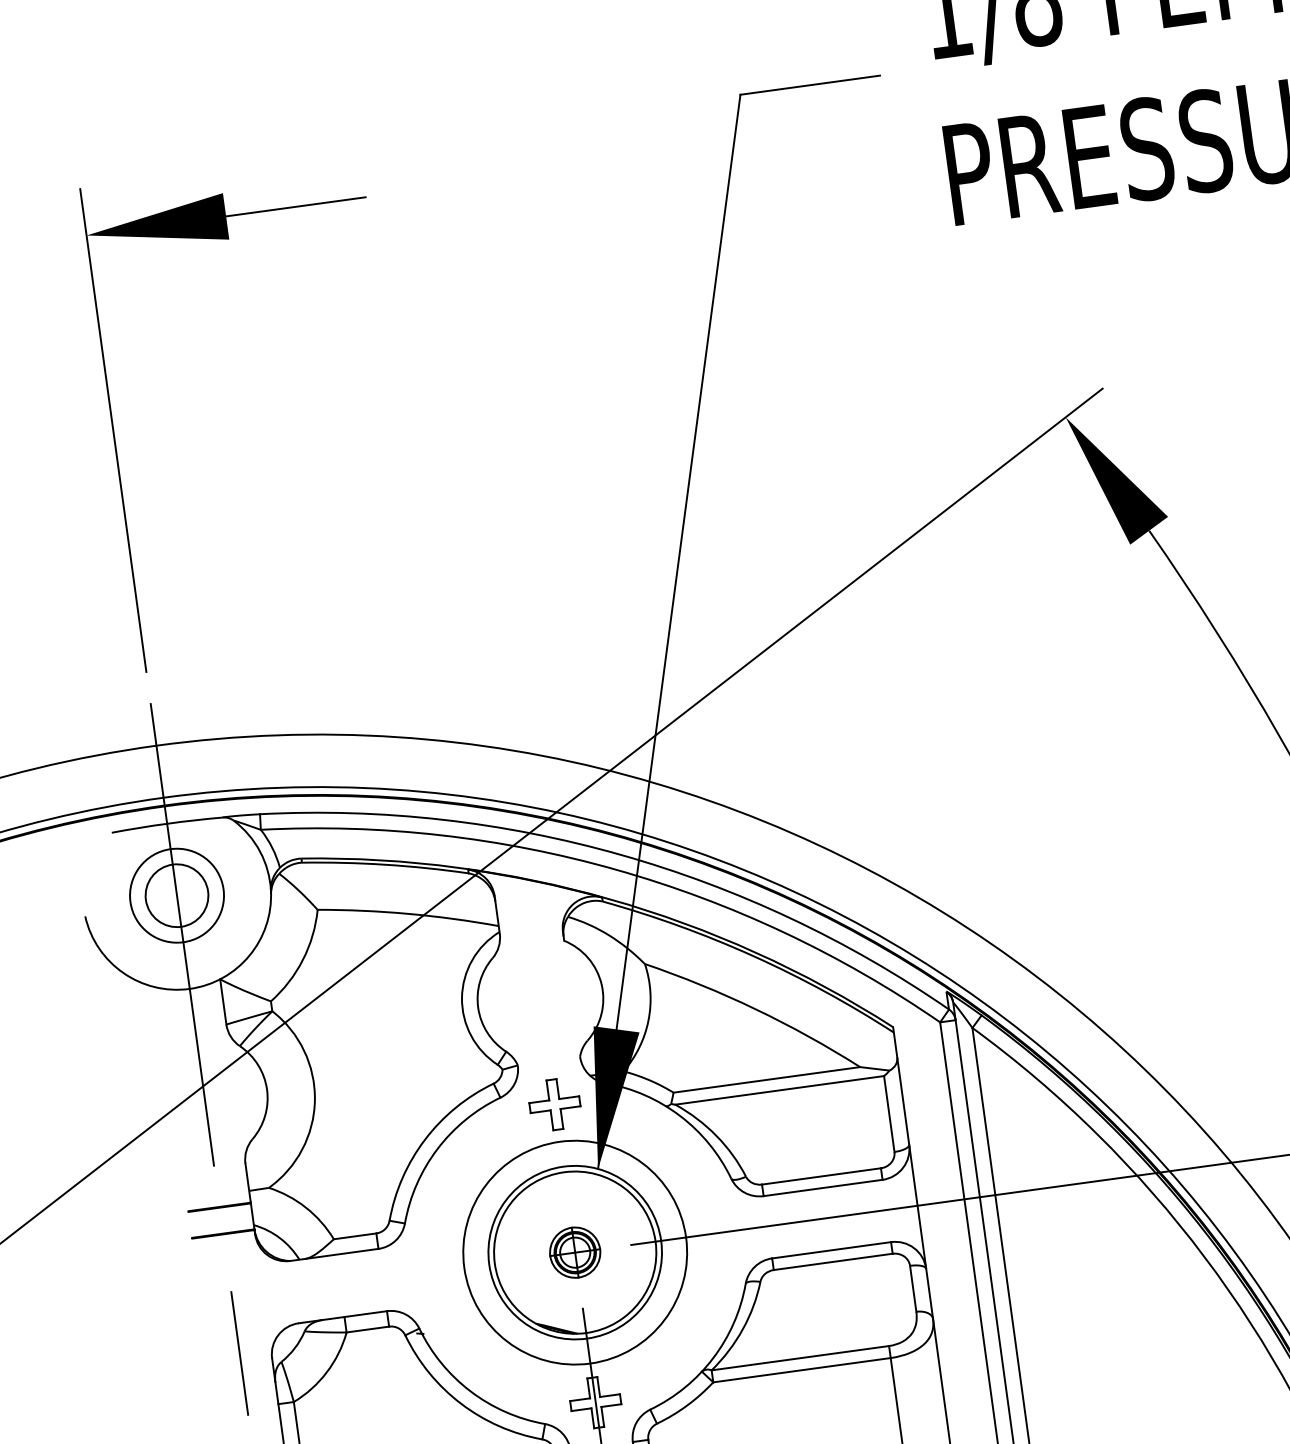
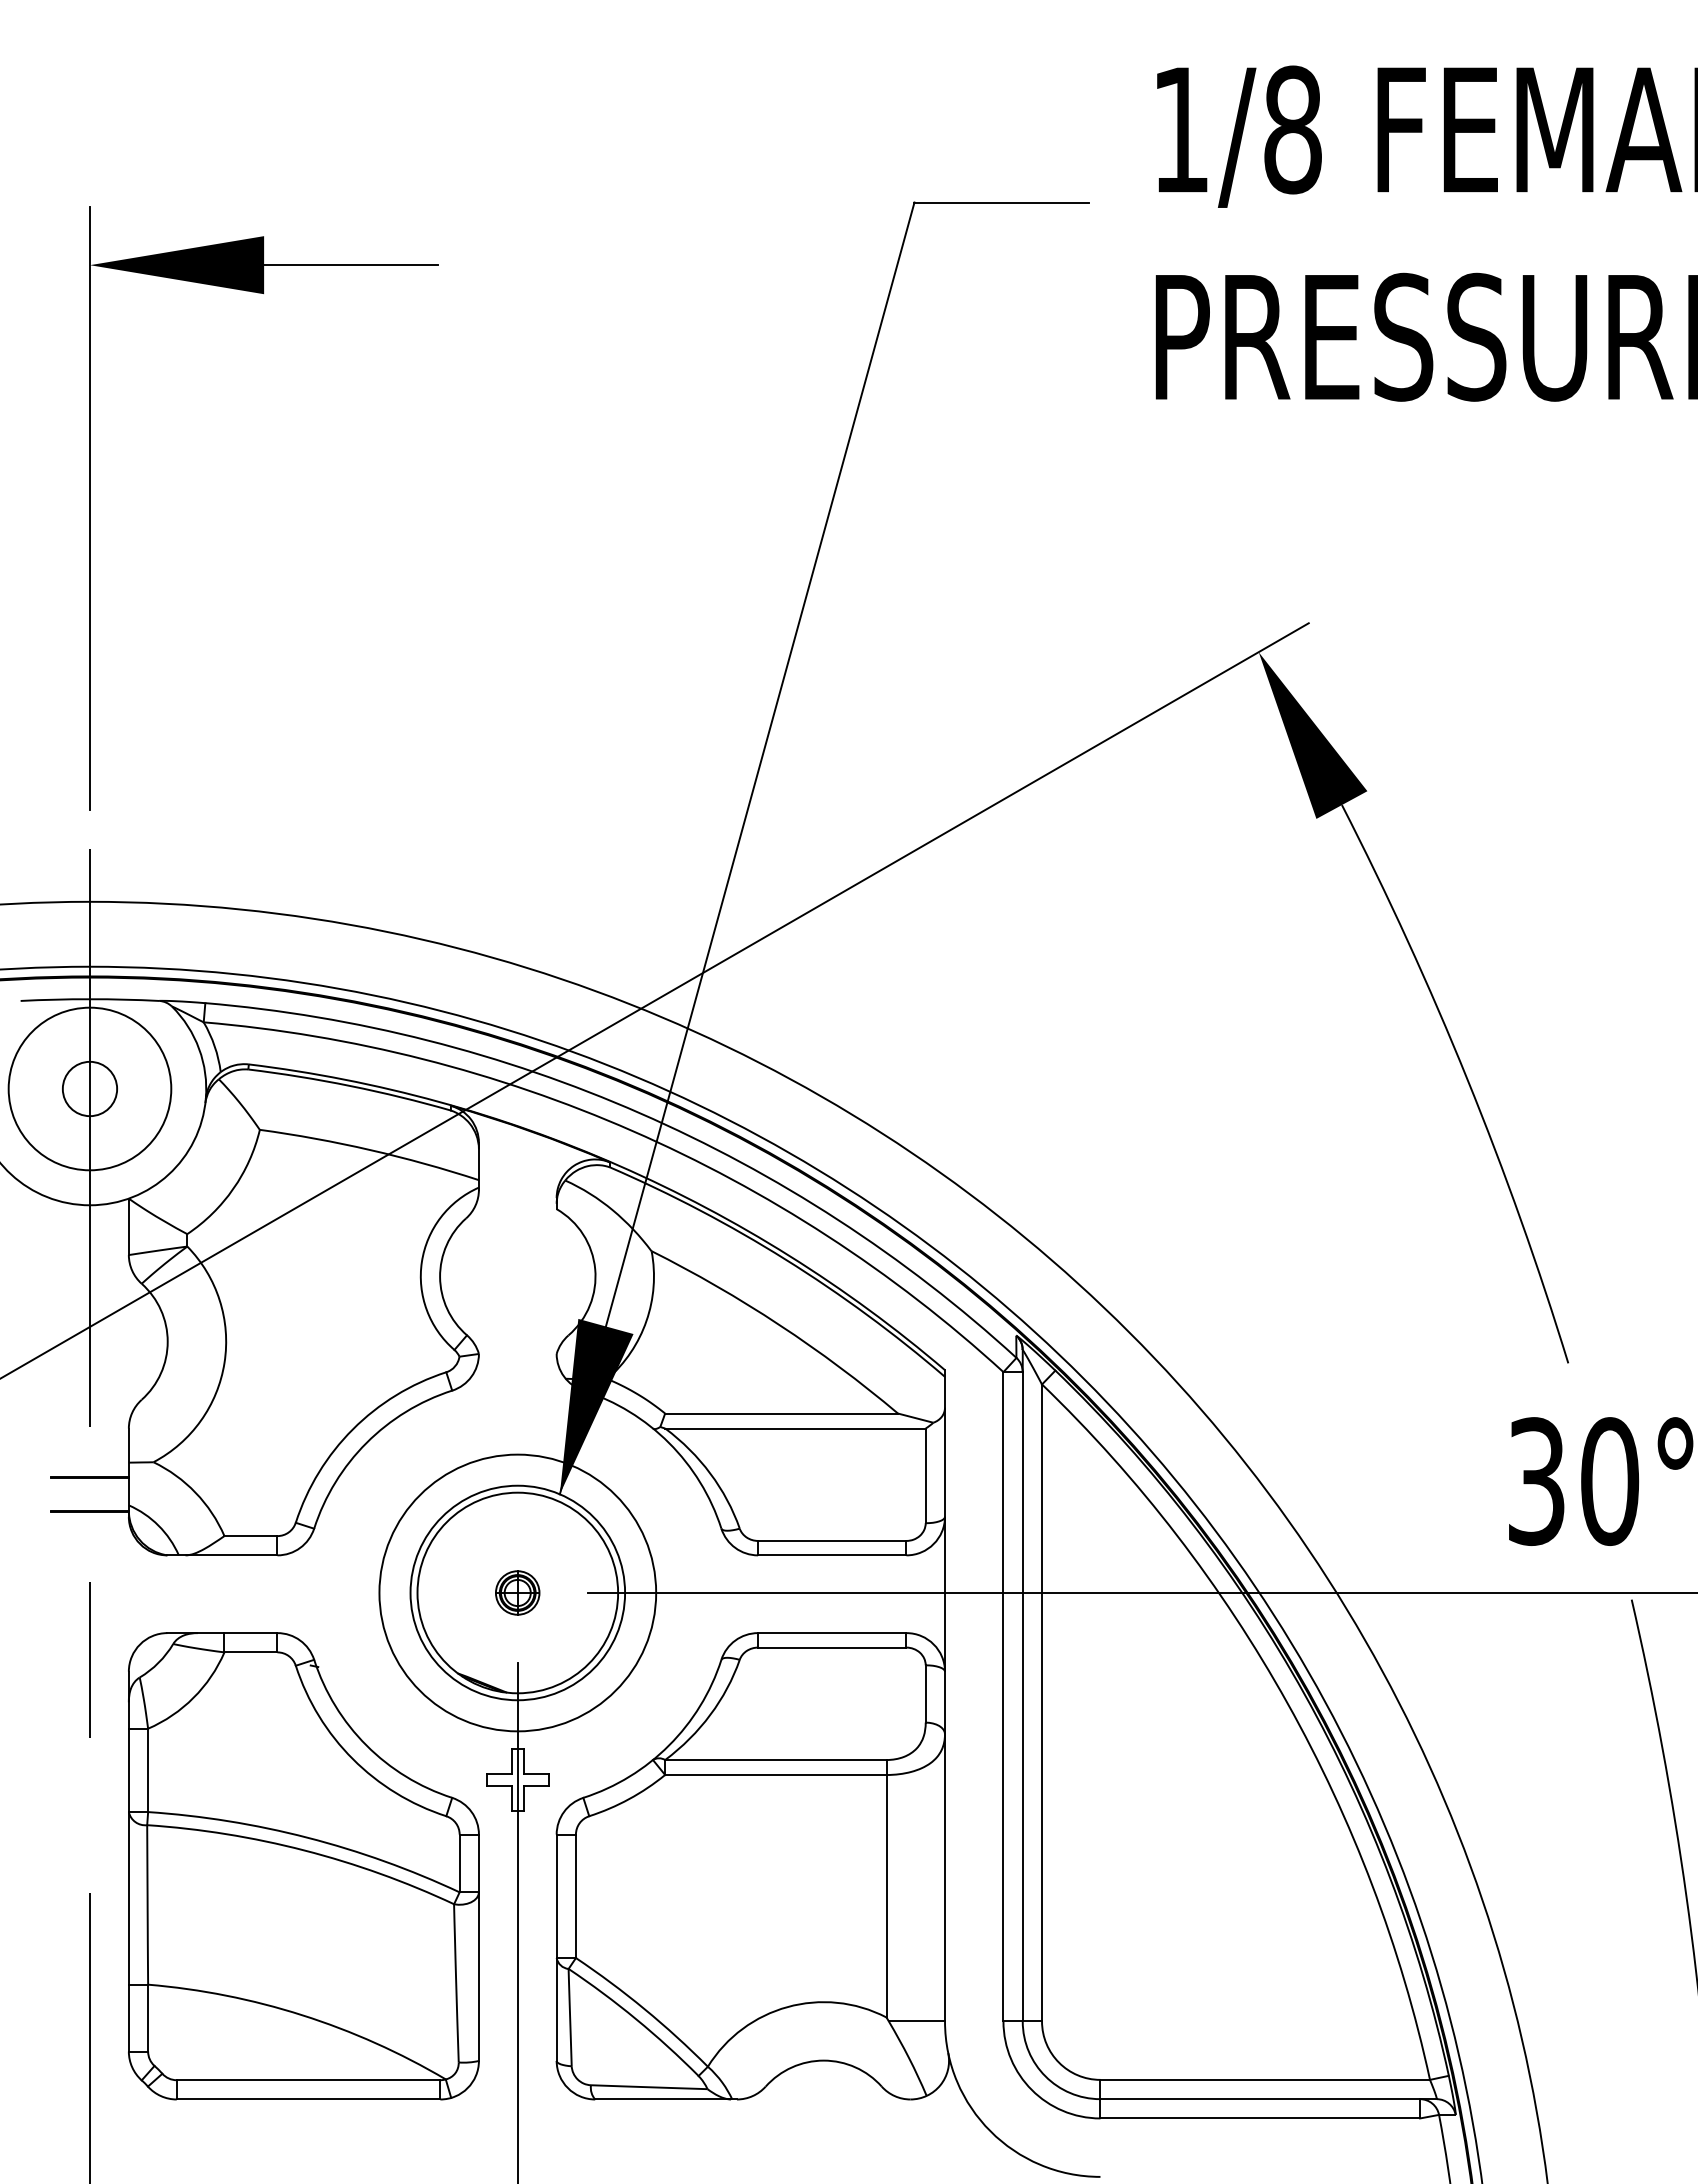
circle: (176, 895) -> (89, 1088), size x0.7
circle: (176, 895) -> (89, 1088), size x1.4
part: (554, 1104) -> (517, 1407), removed
part: (574, 1252) -> (517, 1592), size x0.7

